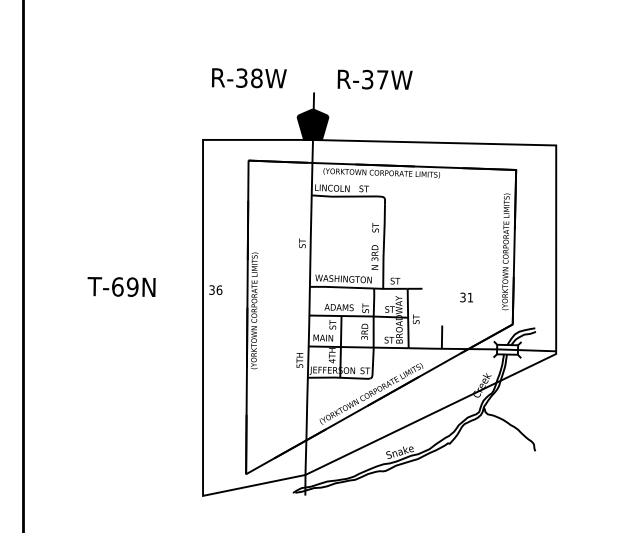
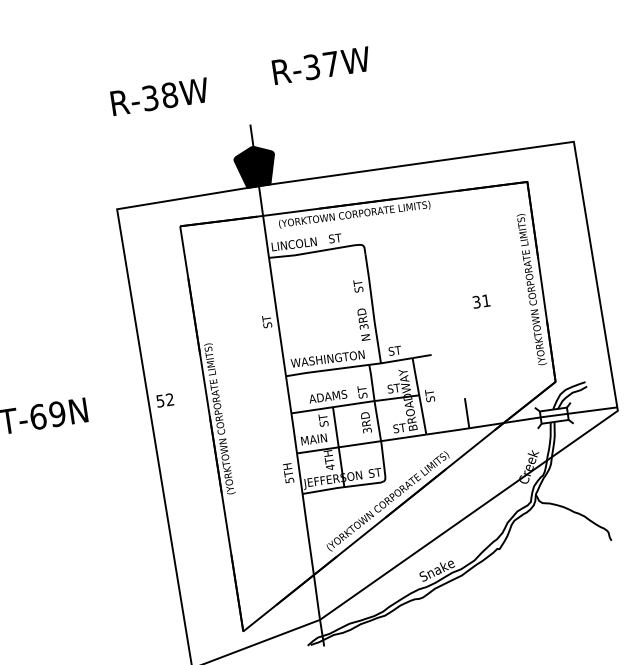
text: (249, 78) -> (160, 97), moved
text: (374, 79) -> (320, 65), moved
text: (215, 290) -> (164, 400), 36 -> 52
text: (466, 297) -> (481, 301), moved

